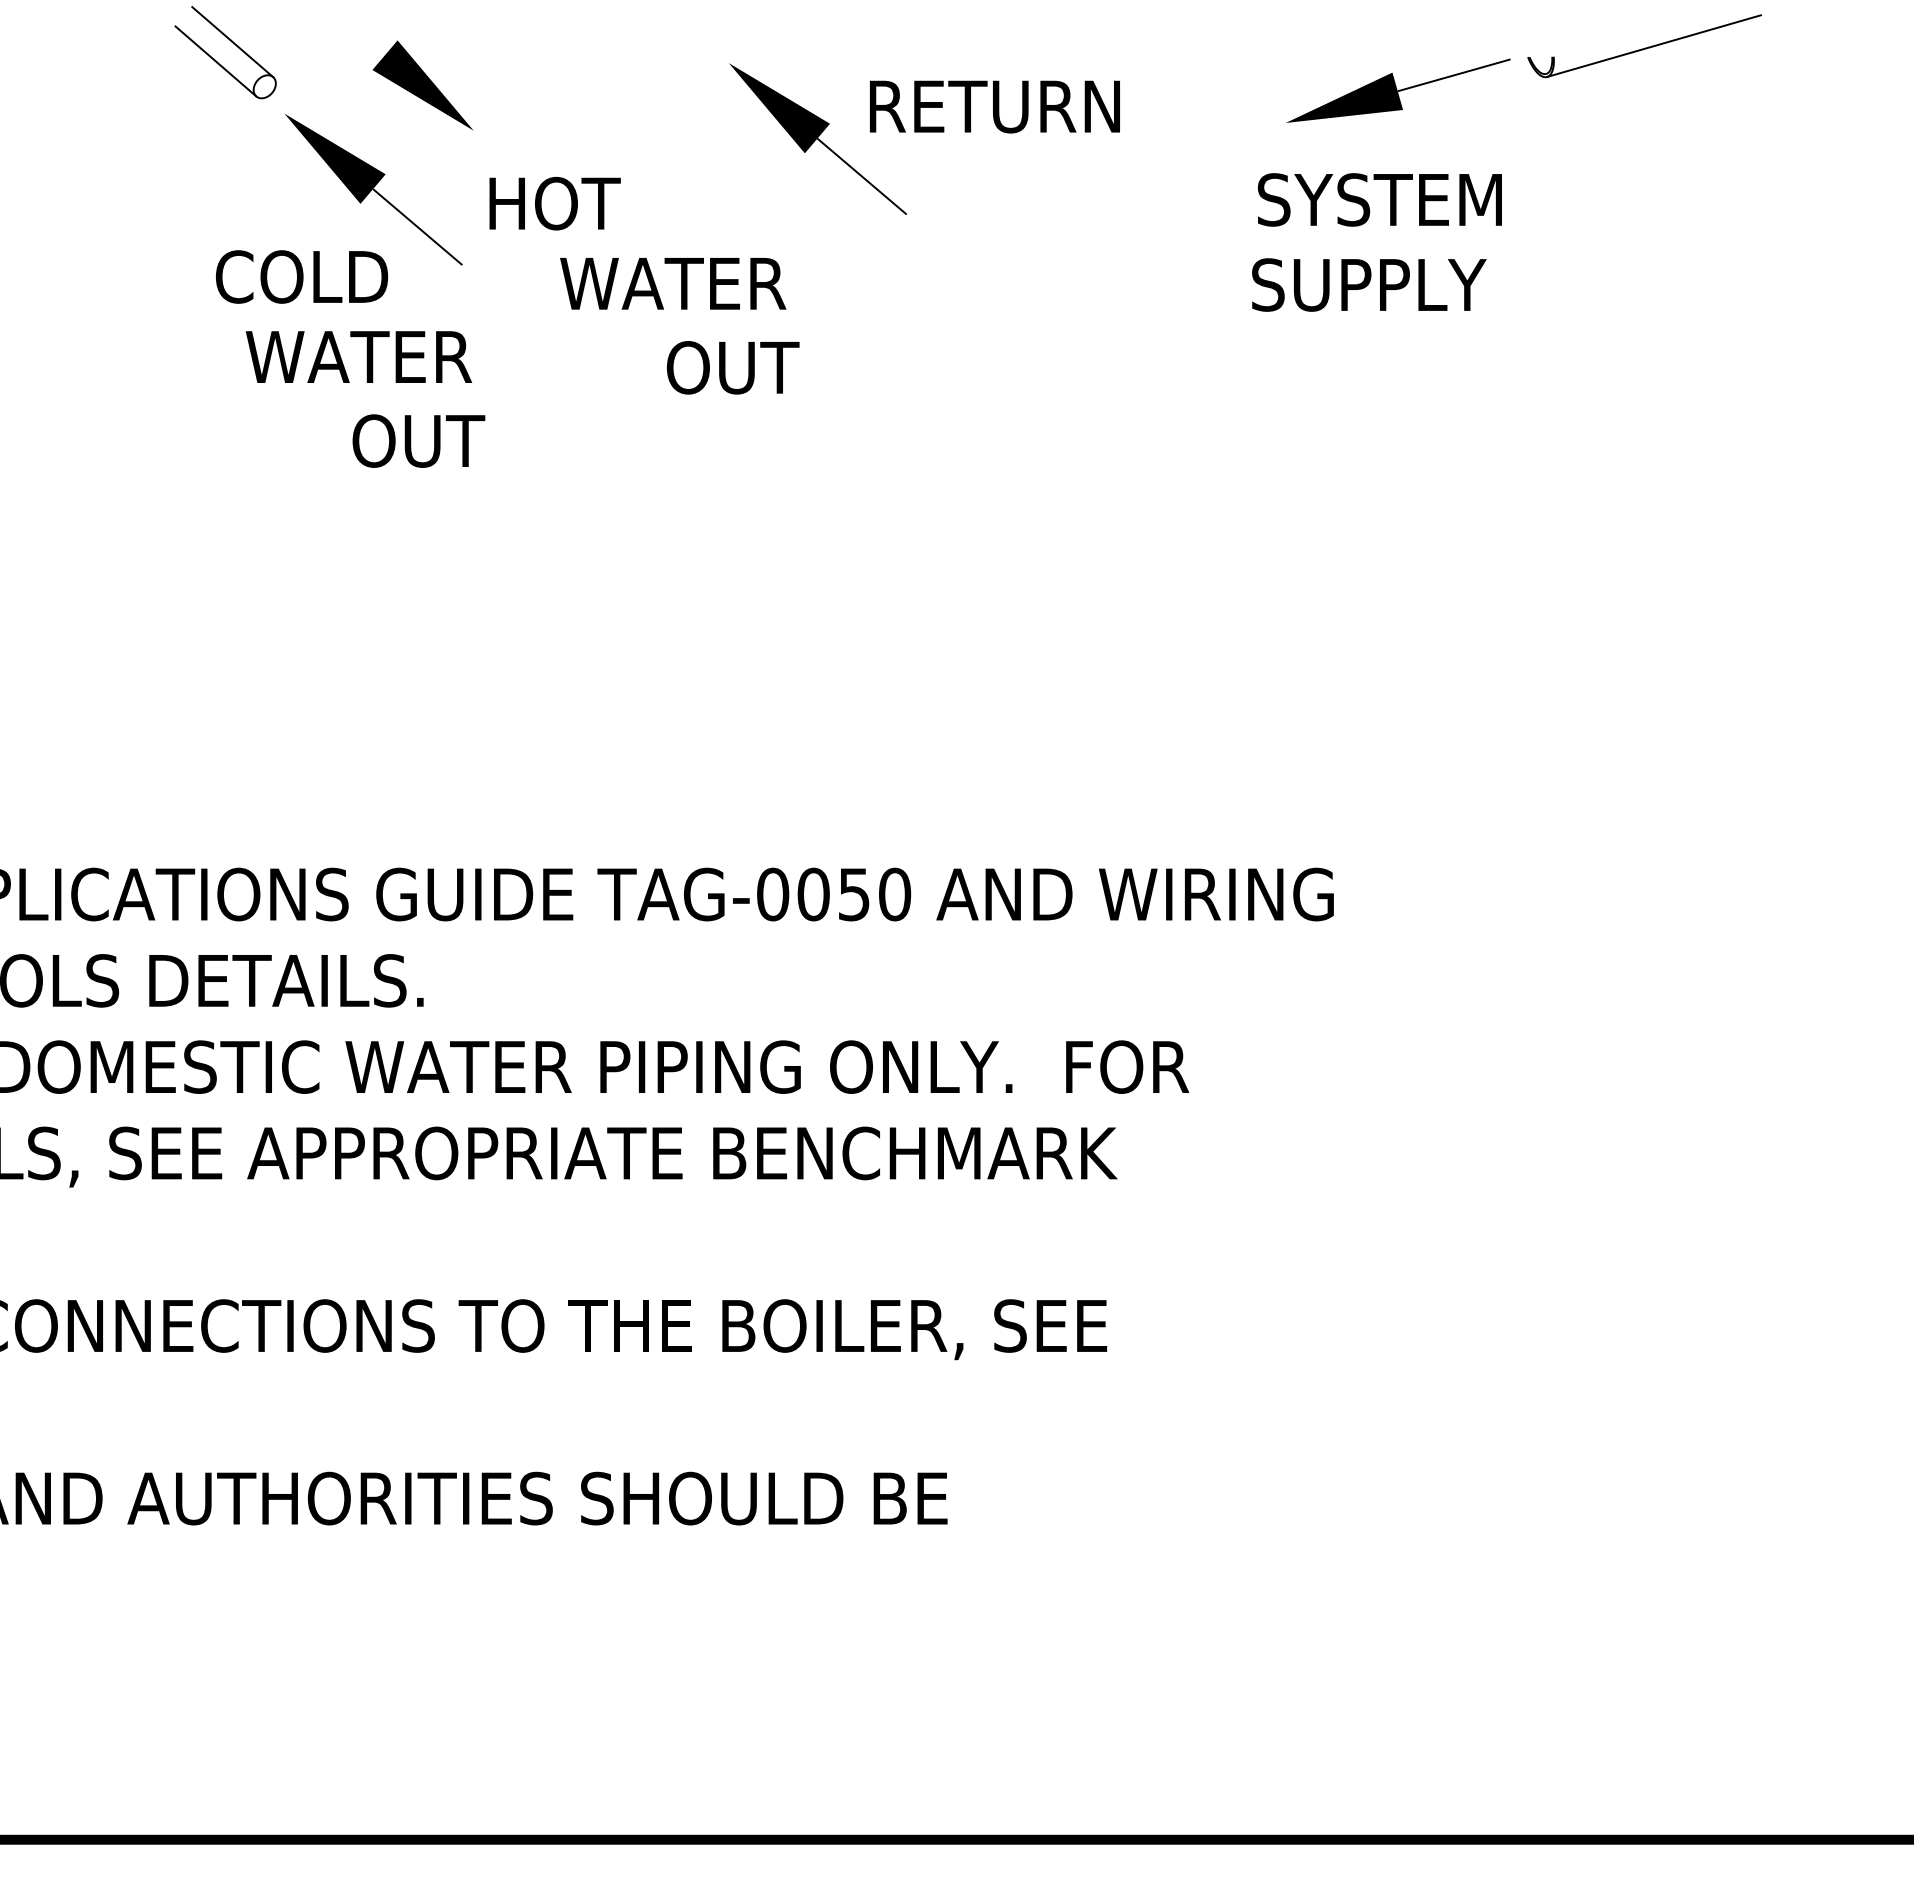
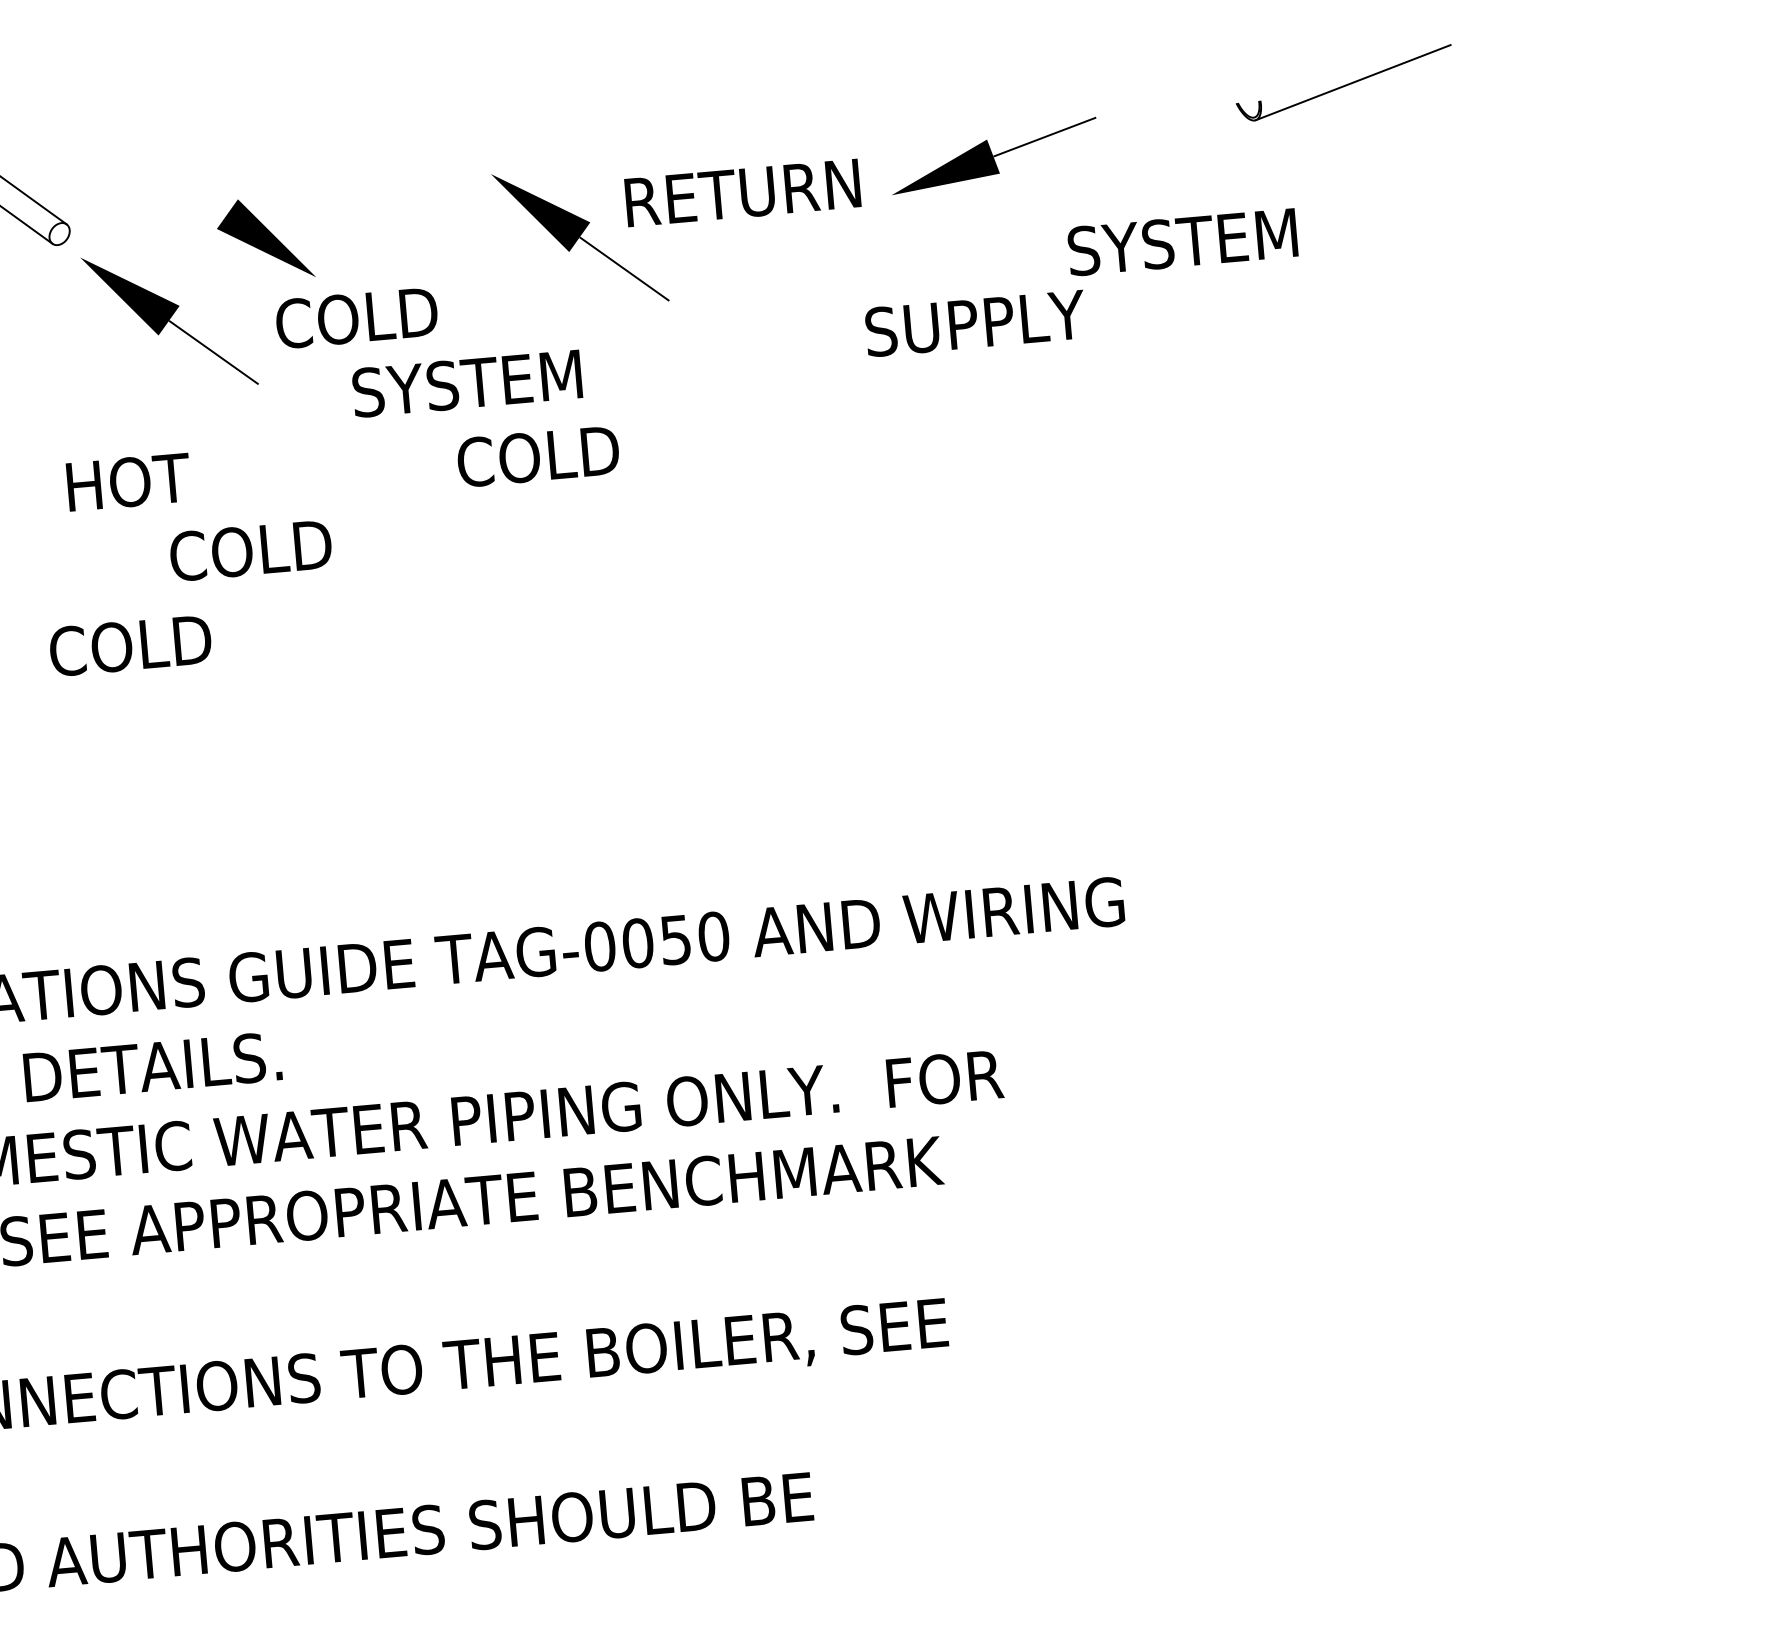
part: (422, 85) -> (264, 239), moved
part: (1398, 90) -> (994, 155), moved
text: (1379, 199) -> (1182, 241), moved
text: (572, 203) -> (356, 317), HOT -> COLD
text: (302, 276) -> (131, 645), moved
text: (683, 283) -> (466, 383), WATER -> SYSTEM
text: (1369, 284) -> (975, 322), moved
text: (358, 356) -> (169, 478), WATER -> HOT
text: (756, 367) -> (541, 455), OUT -> COLD
text: (441, 440) -> (253, 549), OUT -> COLD

